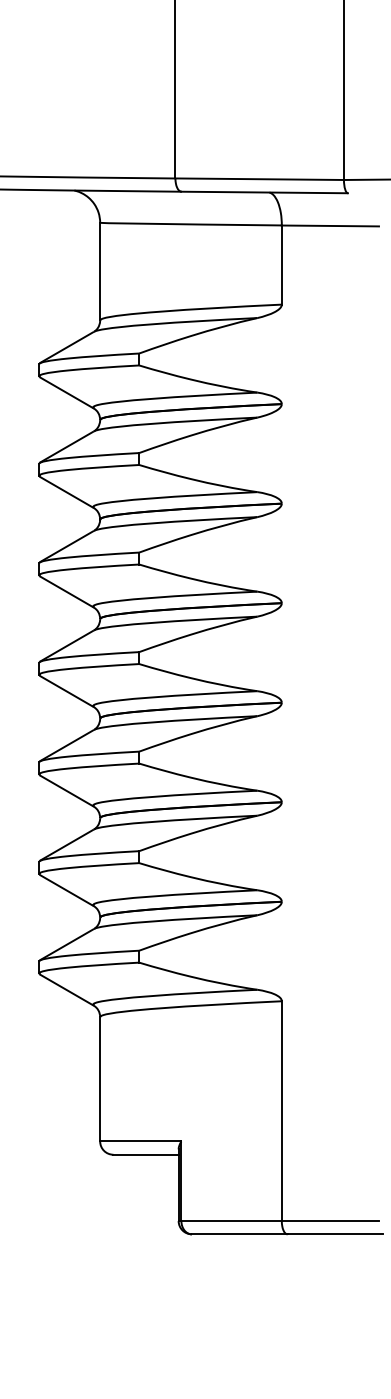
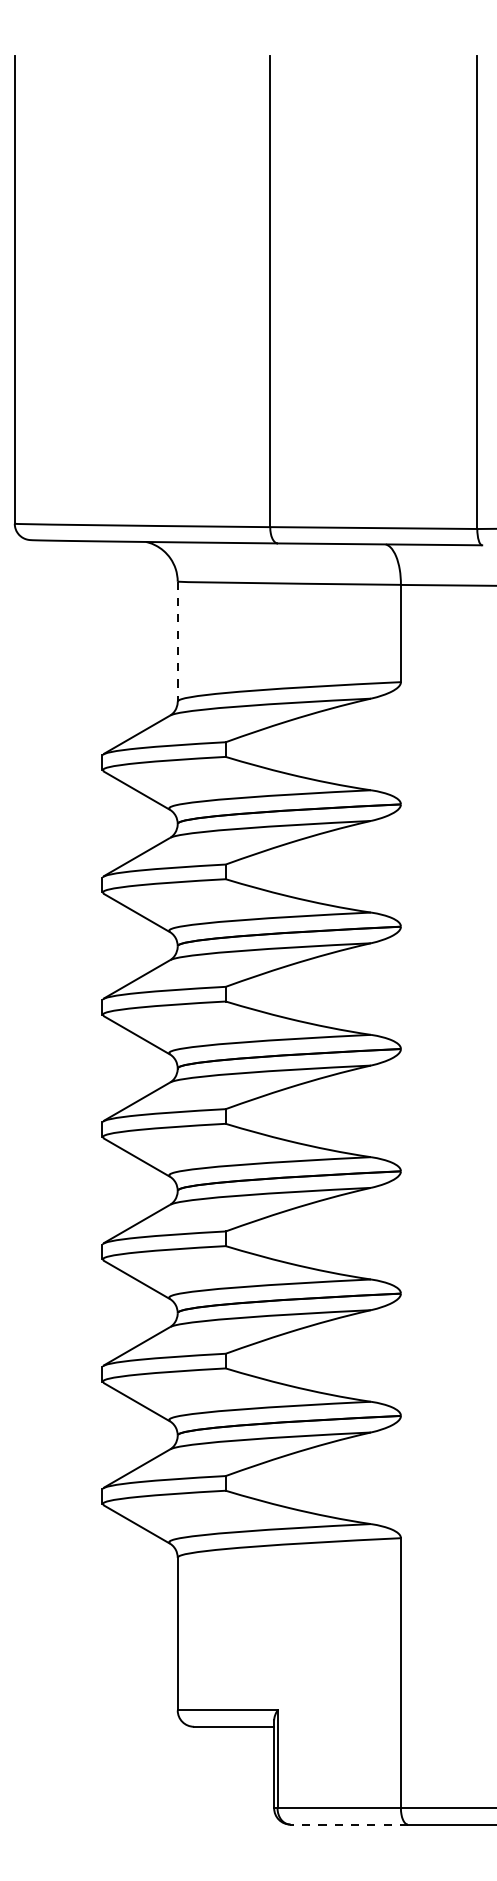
line: (99, 271) -> (177, 641), solid -> dashed
line: (239, 1234) -> (349, 1824), solid -> dashed

